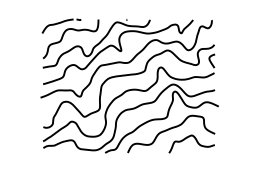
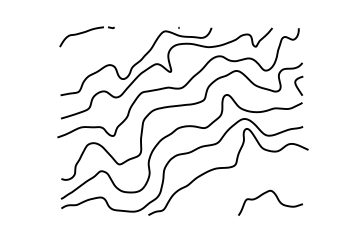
curve: (64, 35) -> (90, 49), removed
curve: (169, 129) -> (239, 182), removed

